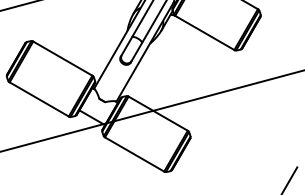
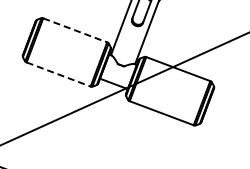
line: (63, 58) -> (75, 30), solid -> dashed
line: (39, 99) -> (58, 74), solid -> dashed

